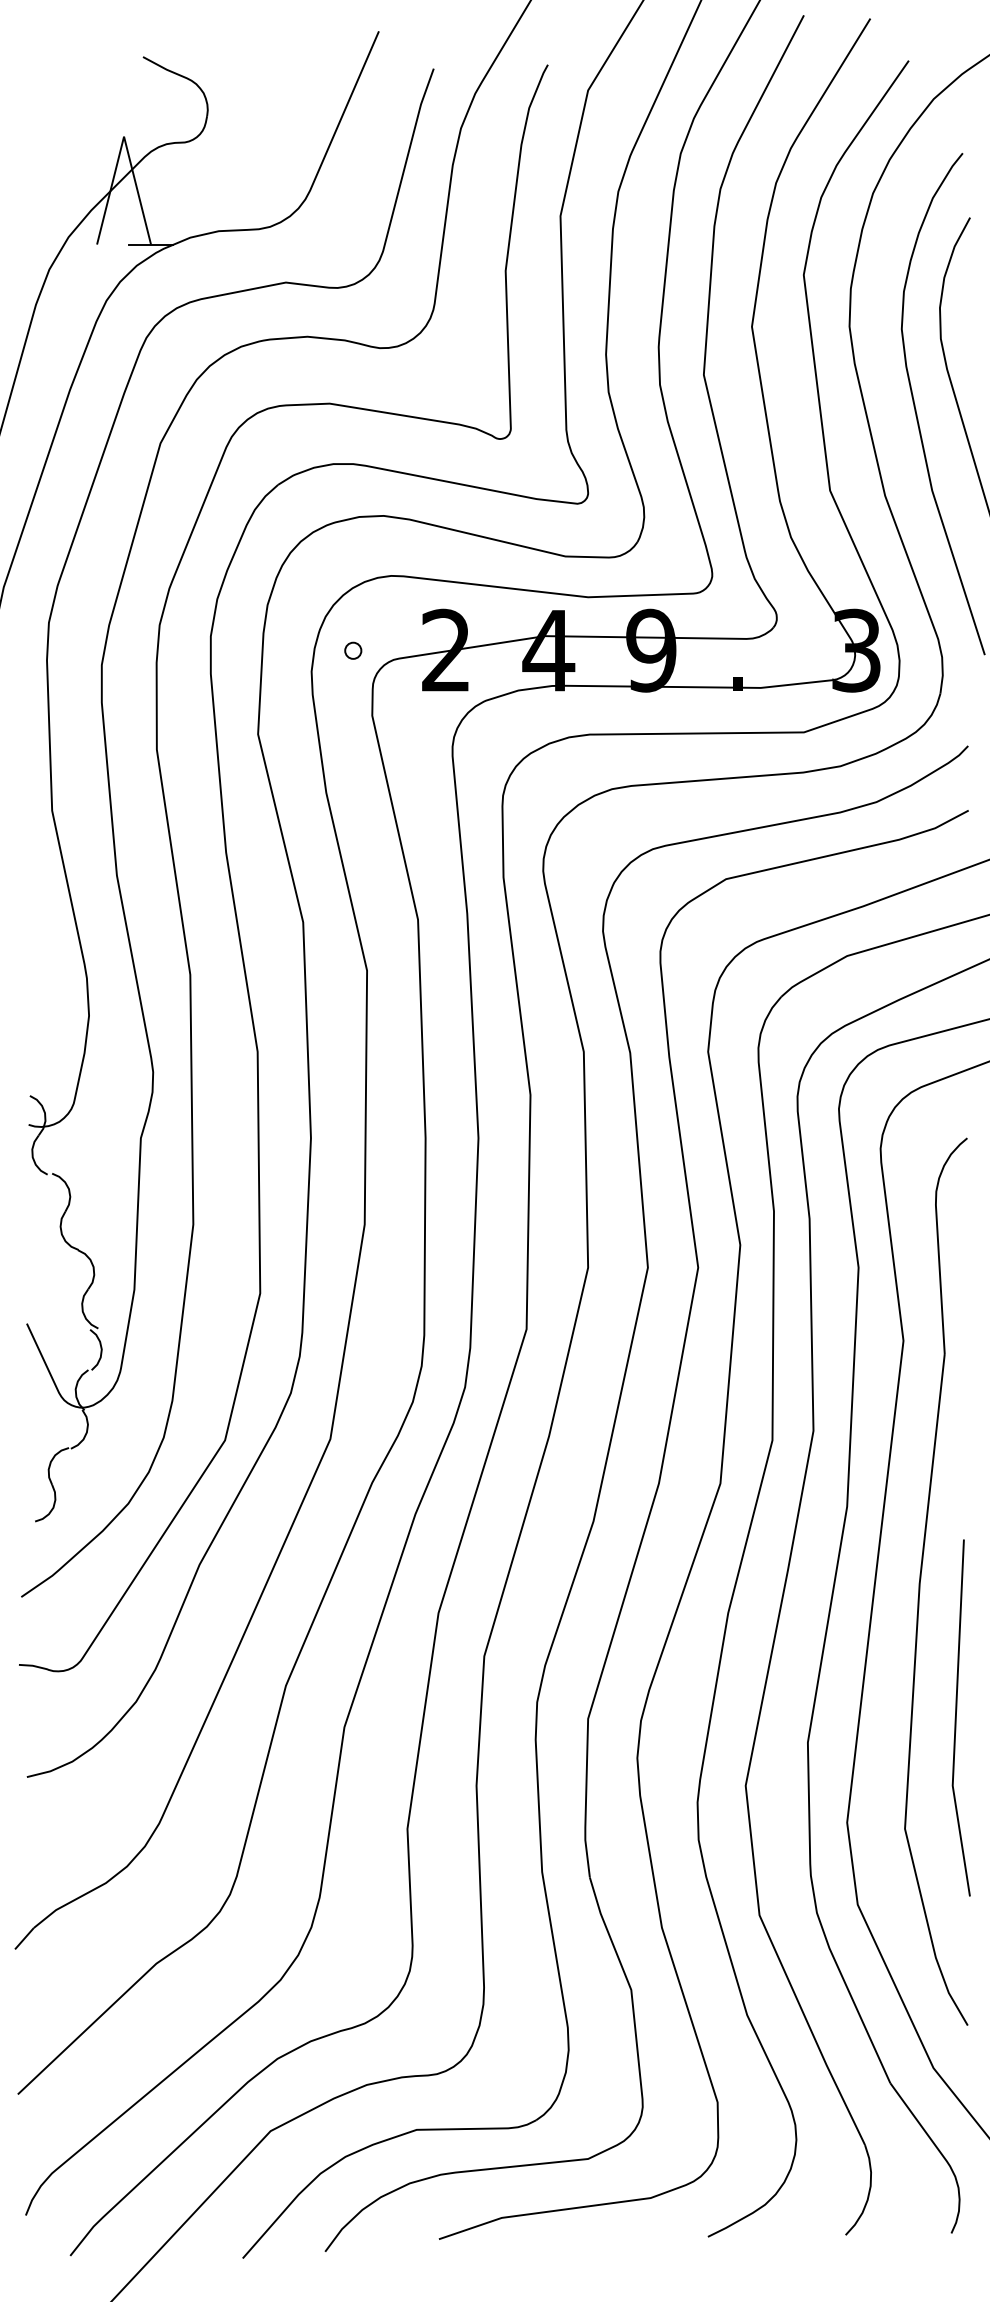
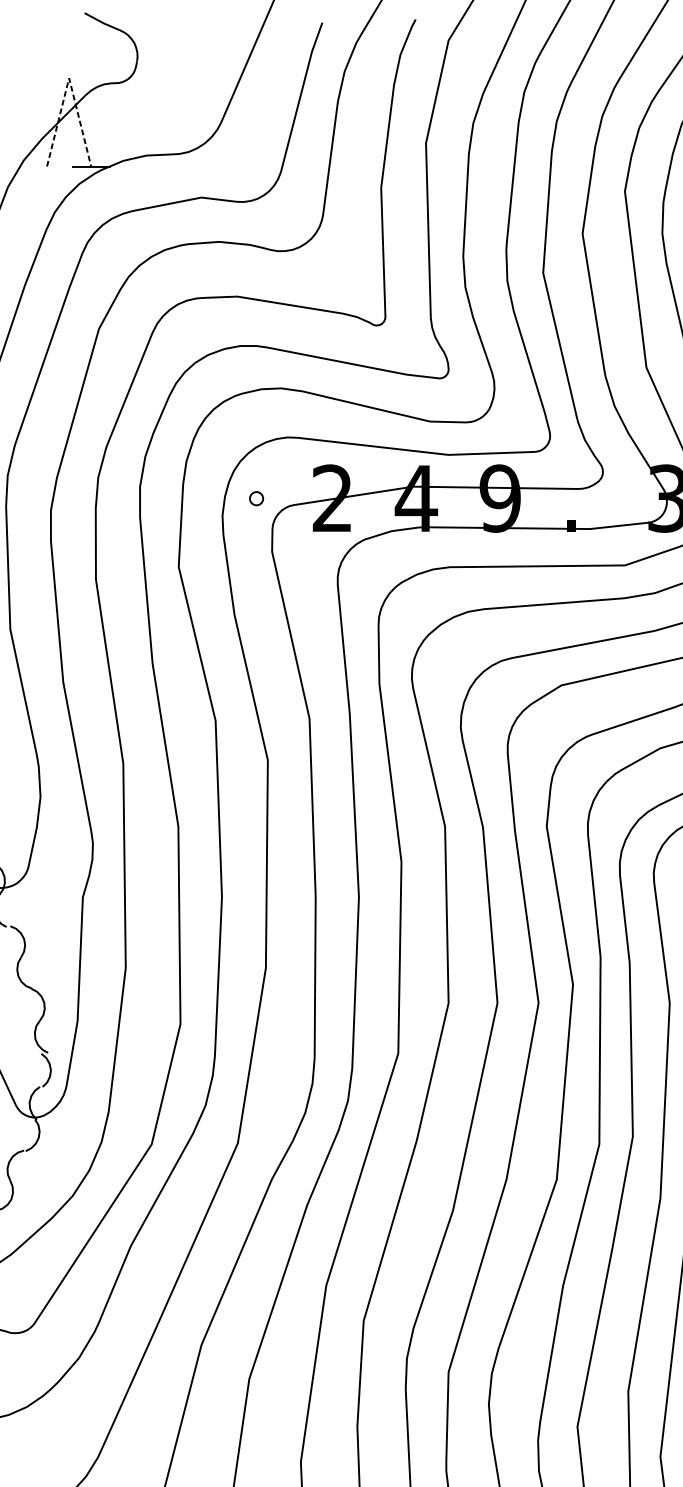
line: (124, 136) -> (69, 78), solid -> dashed

